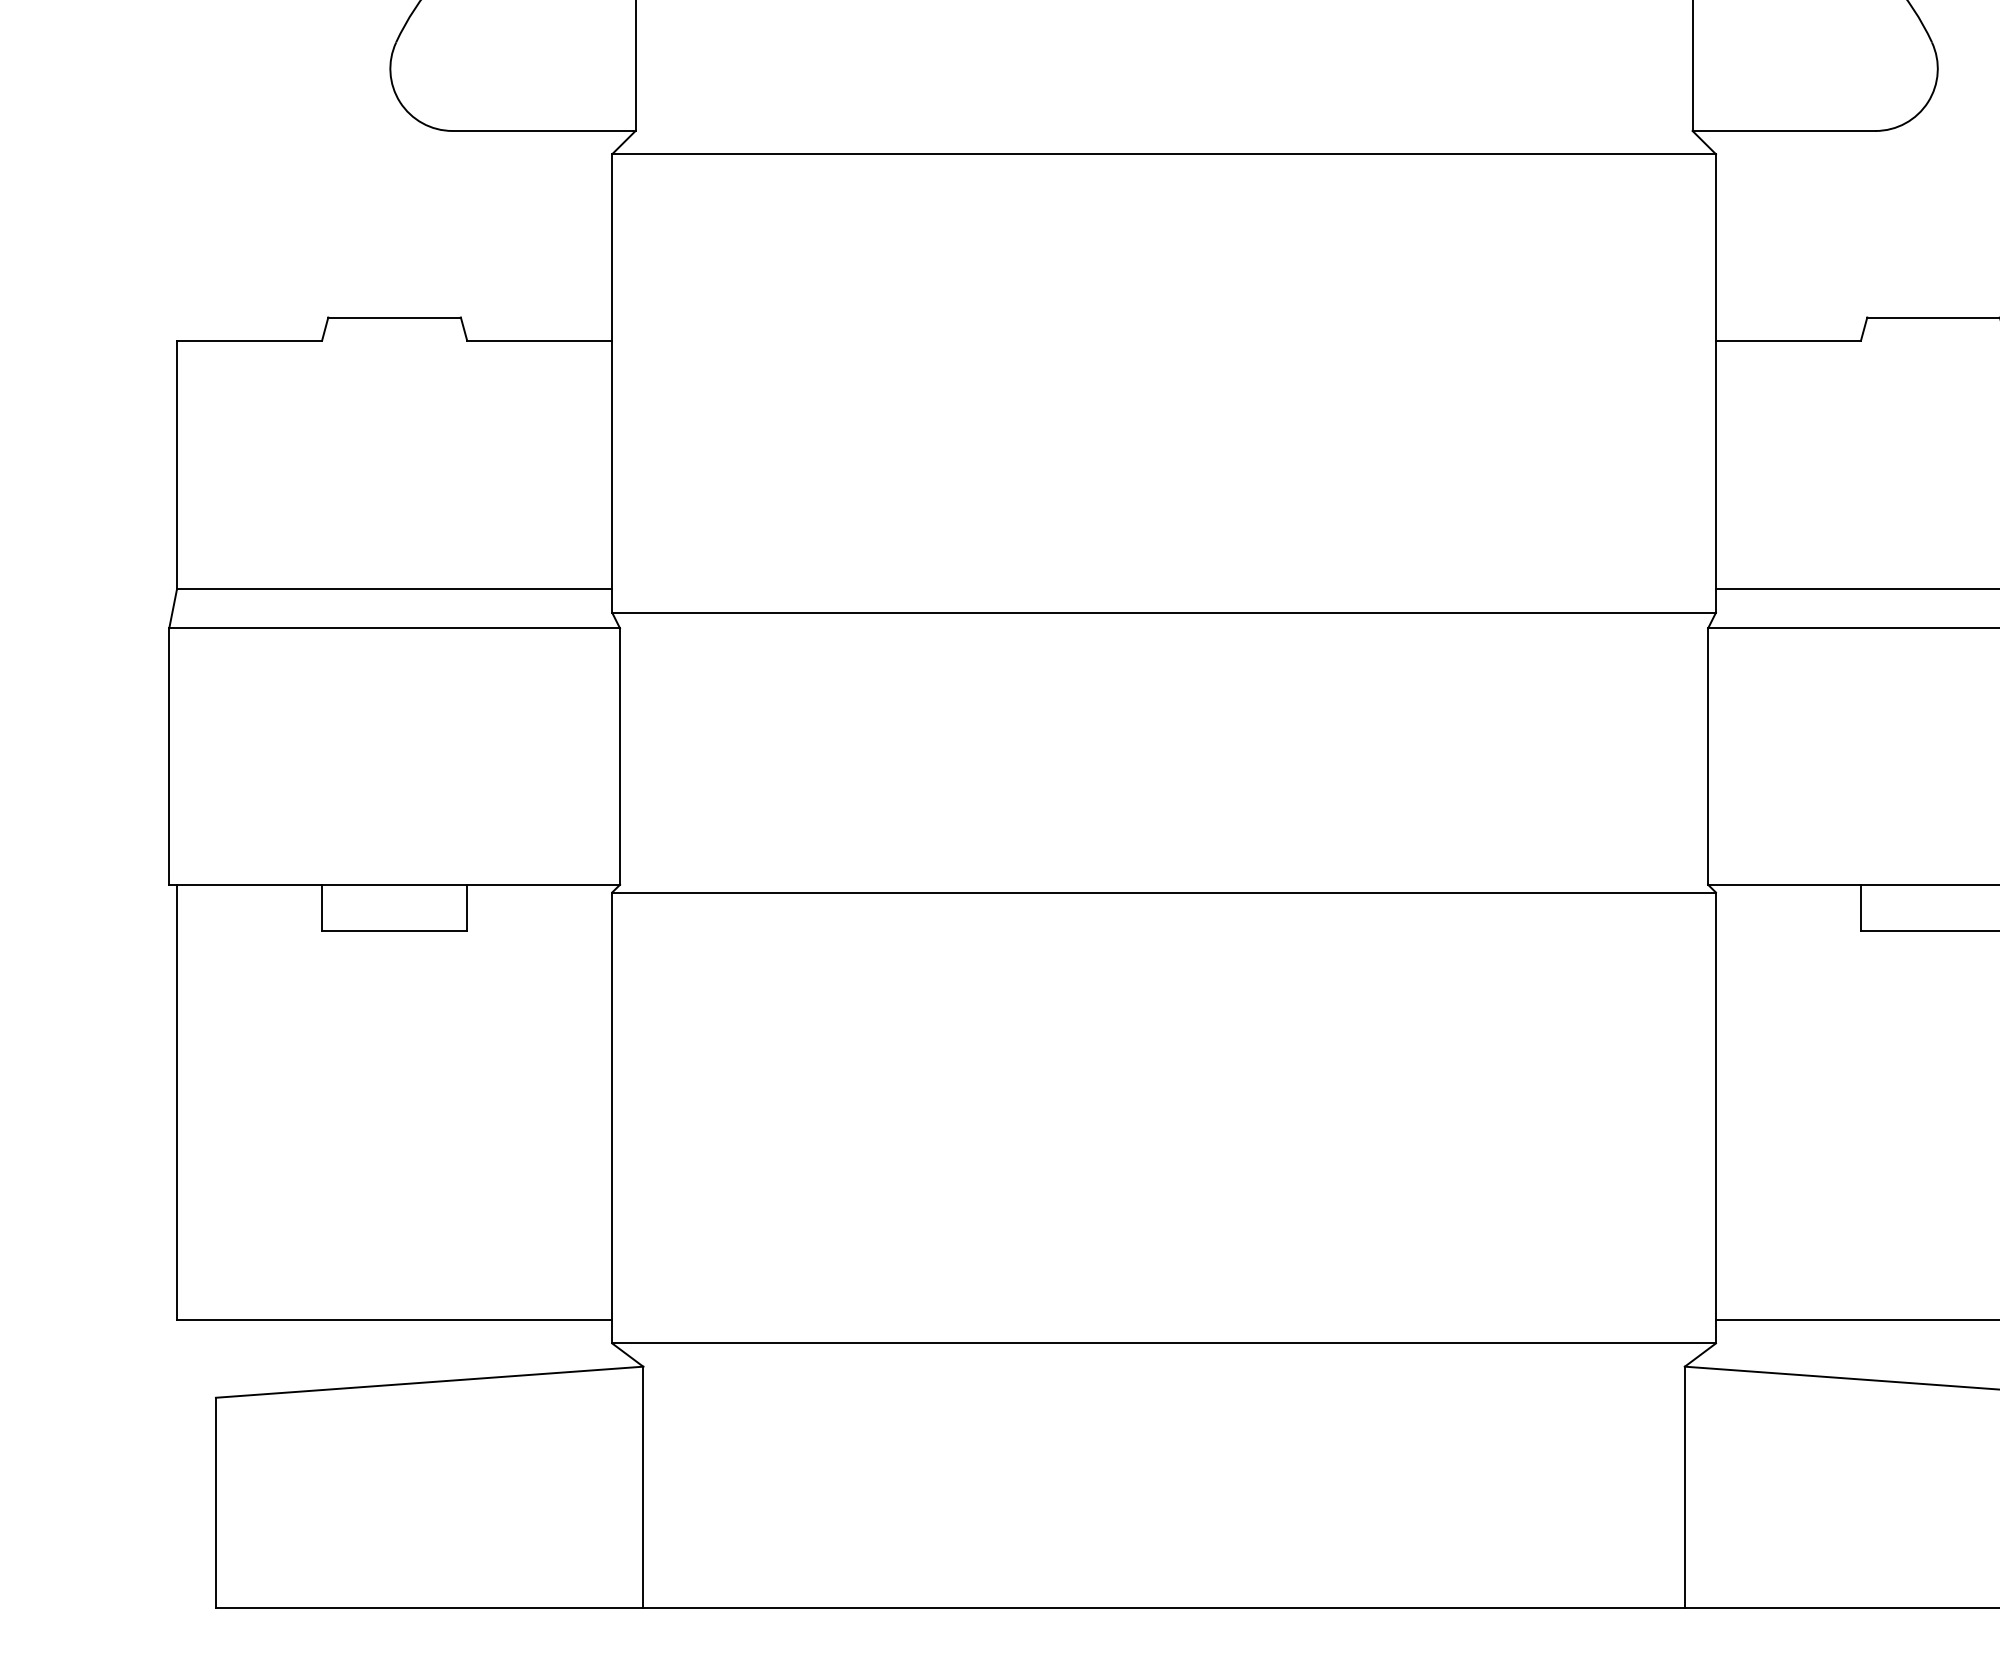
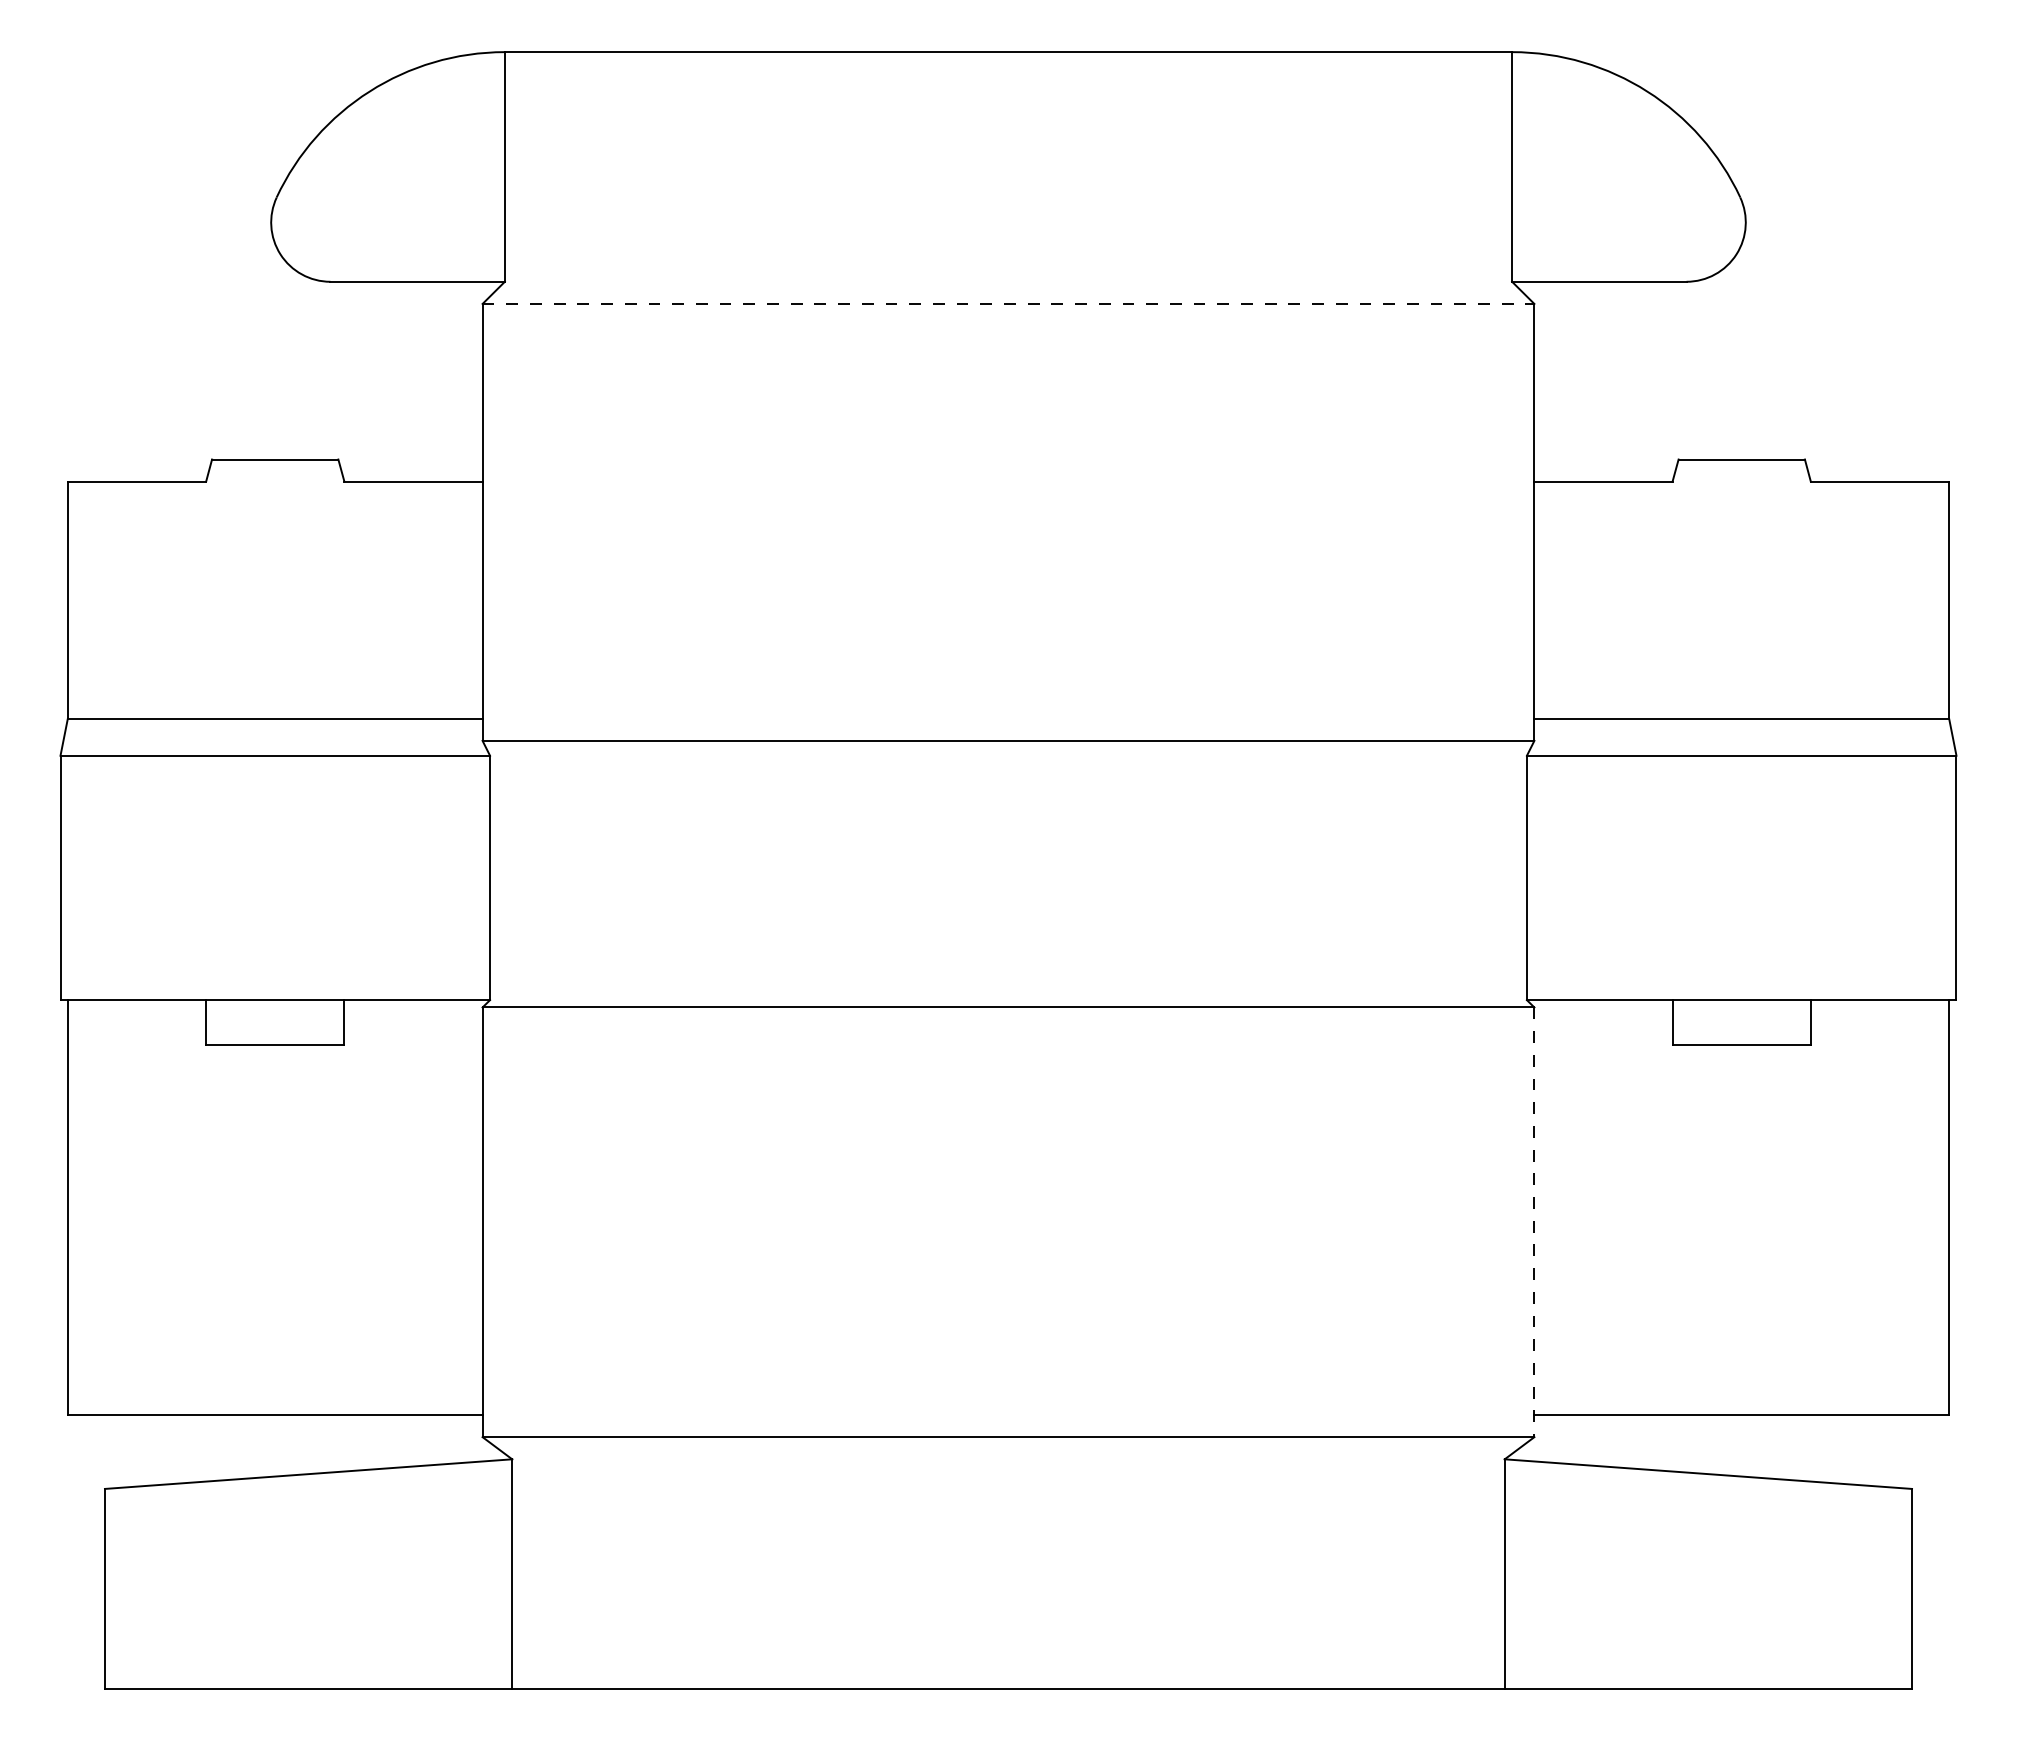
line: (1164, 153) -> (1008, 303), solid -> dashed
line: (1716, 1118) -> (1534, 1222), solid -> dashed

